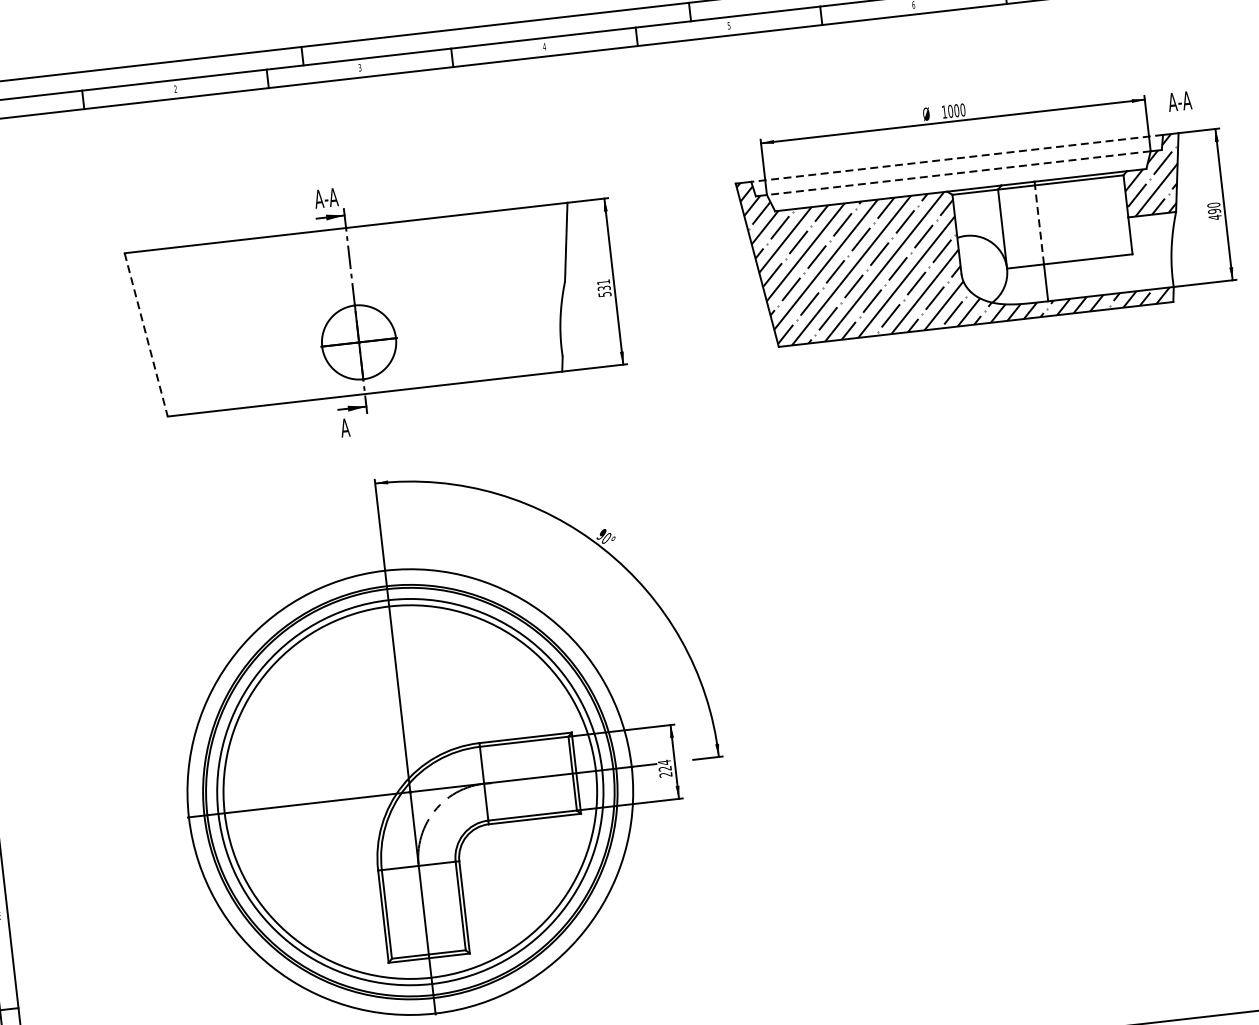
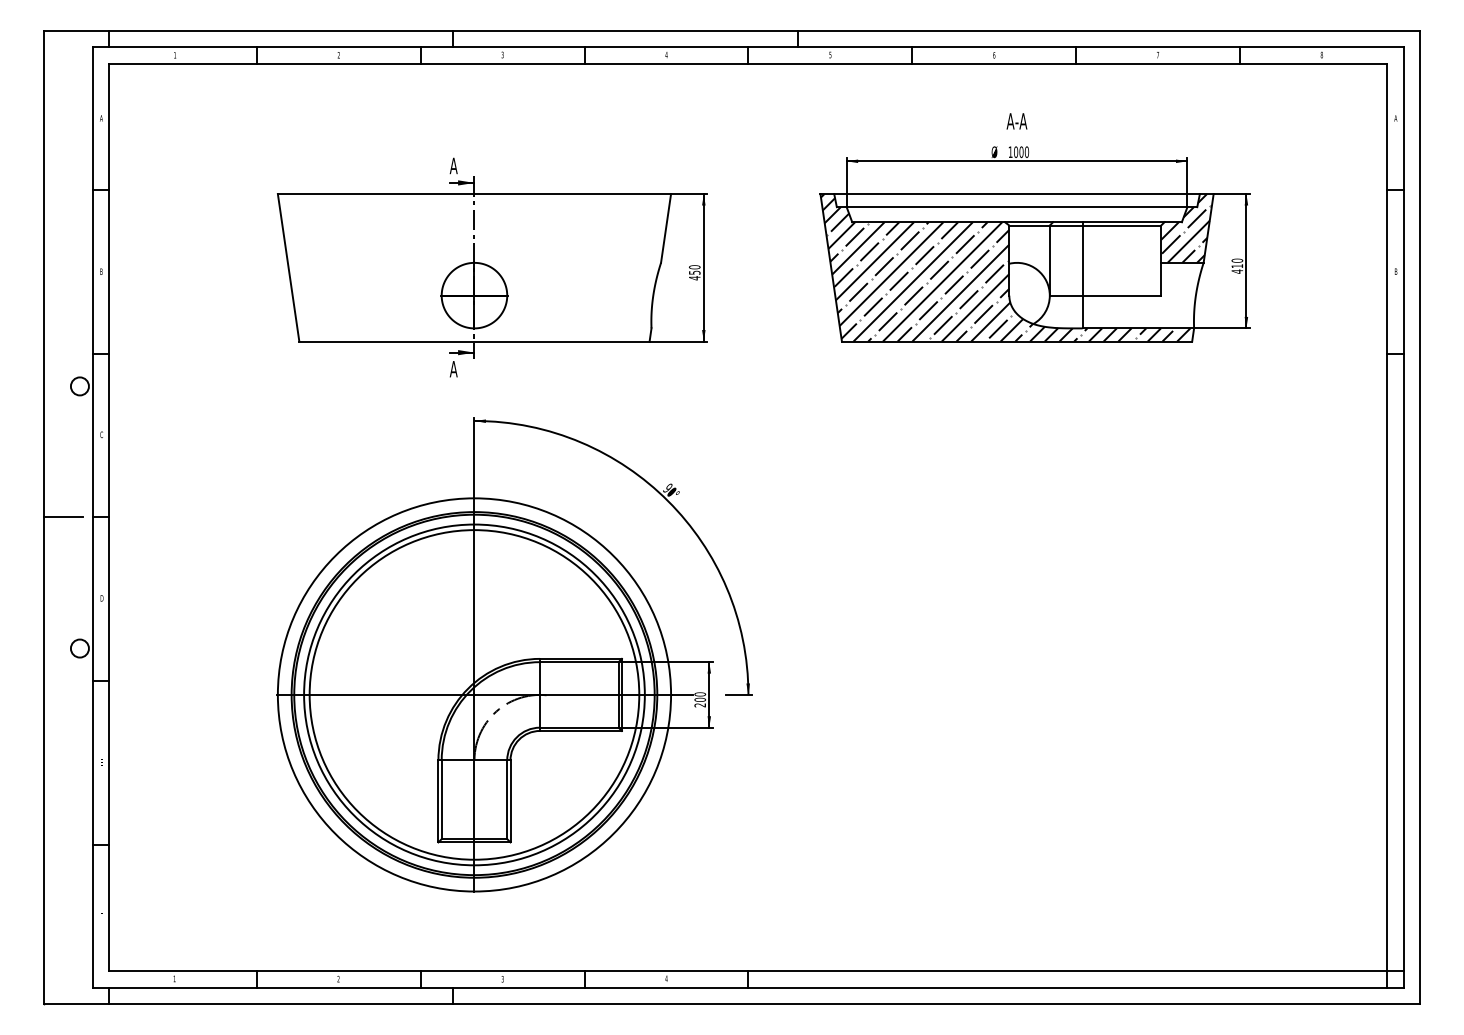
text: (1179, 101) -> (1016, 121), moved
line: (957, 158) -> (1017, 194), dashed -> solid
line: (958, 173) -> (1016, 207), dashed -> solid
text: (331, 197) -> (464, 165), A-A -> A
text: (1214, 211) -> (1237, 266), 490 -> 410
line: (1039, 224) -> (1082, 260), dashed -> solid
text: (603, 288) -> (694, 272), 531 -> 450
line: (146, 335) -> (288, 268), dashed -> solid
text: (665, 764) -> (700, 696), 224 -> 200

